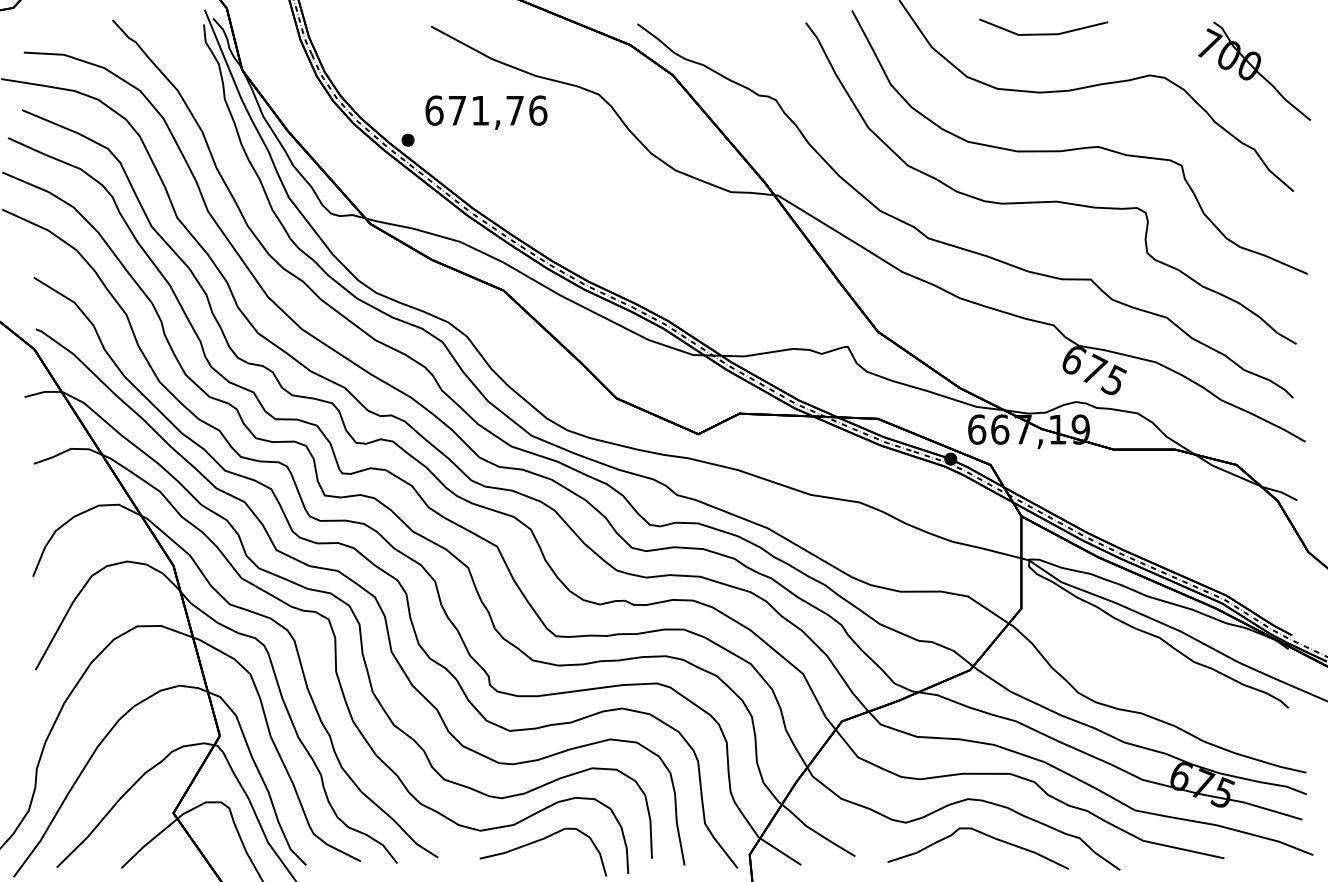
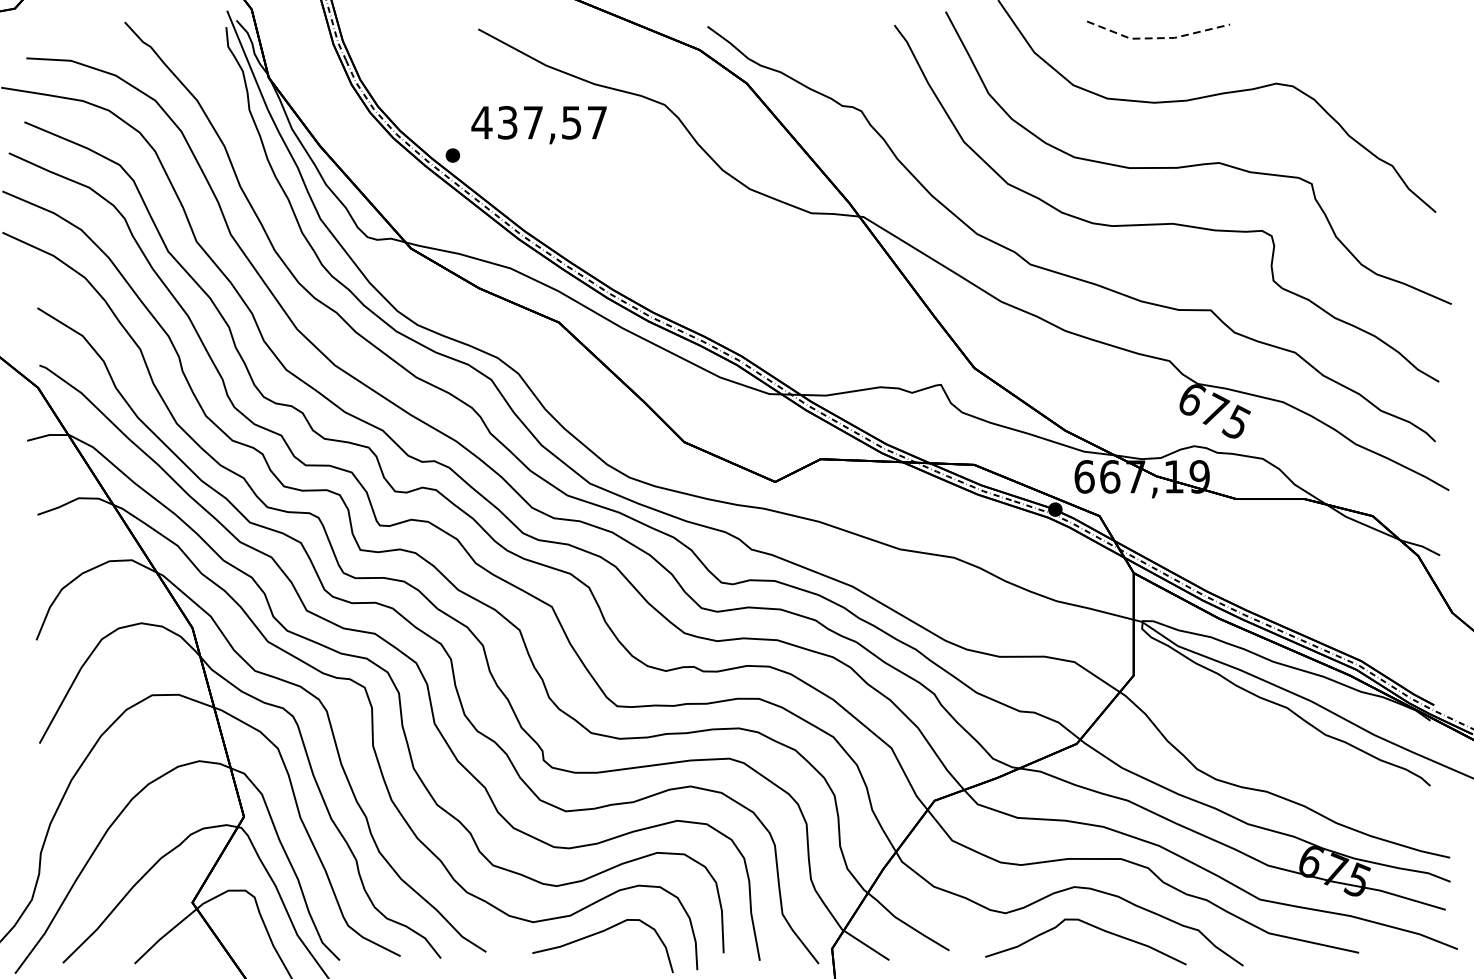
line: (1043, 34) -> (1158, 38), solid -> dashed
part: (1254, 70) -> (1392, 78), removed
text: (485, 110) -> (538, 122), 671,76 -> 437,57

